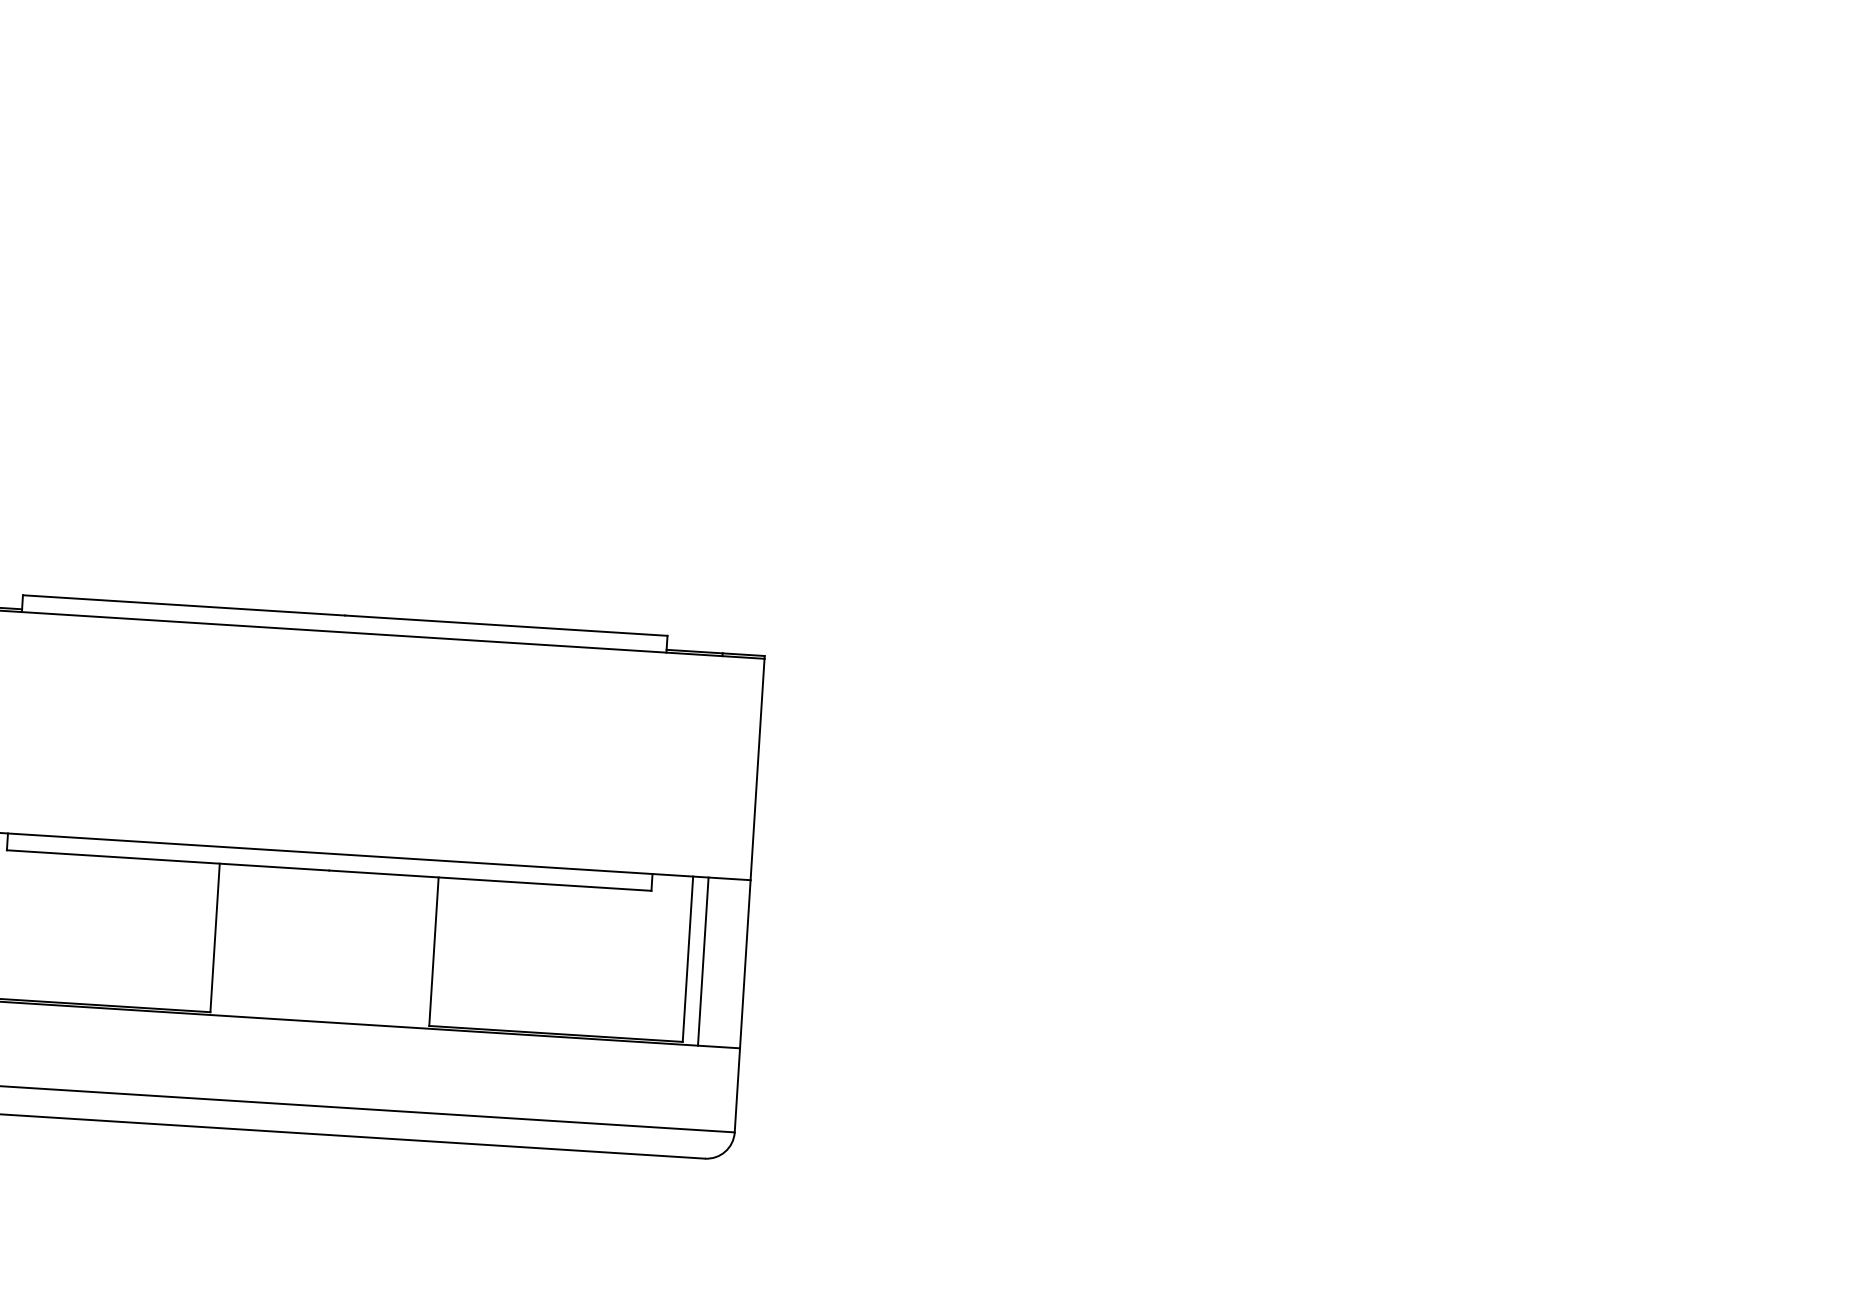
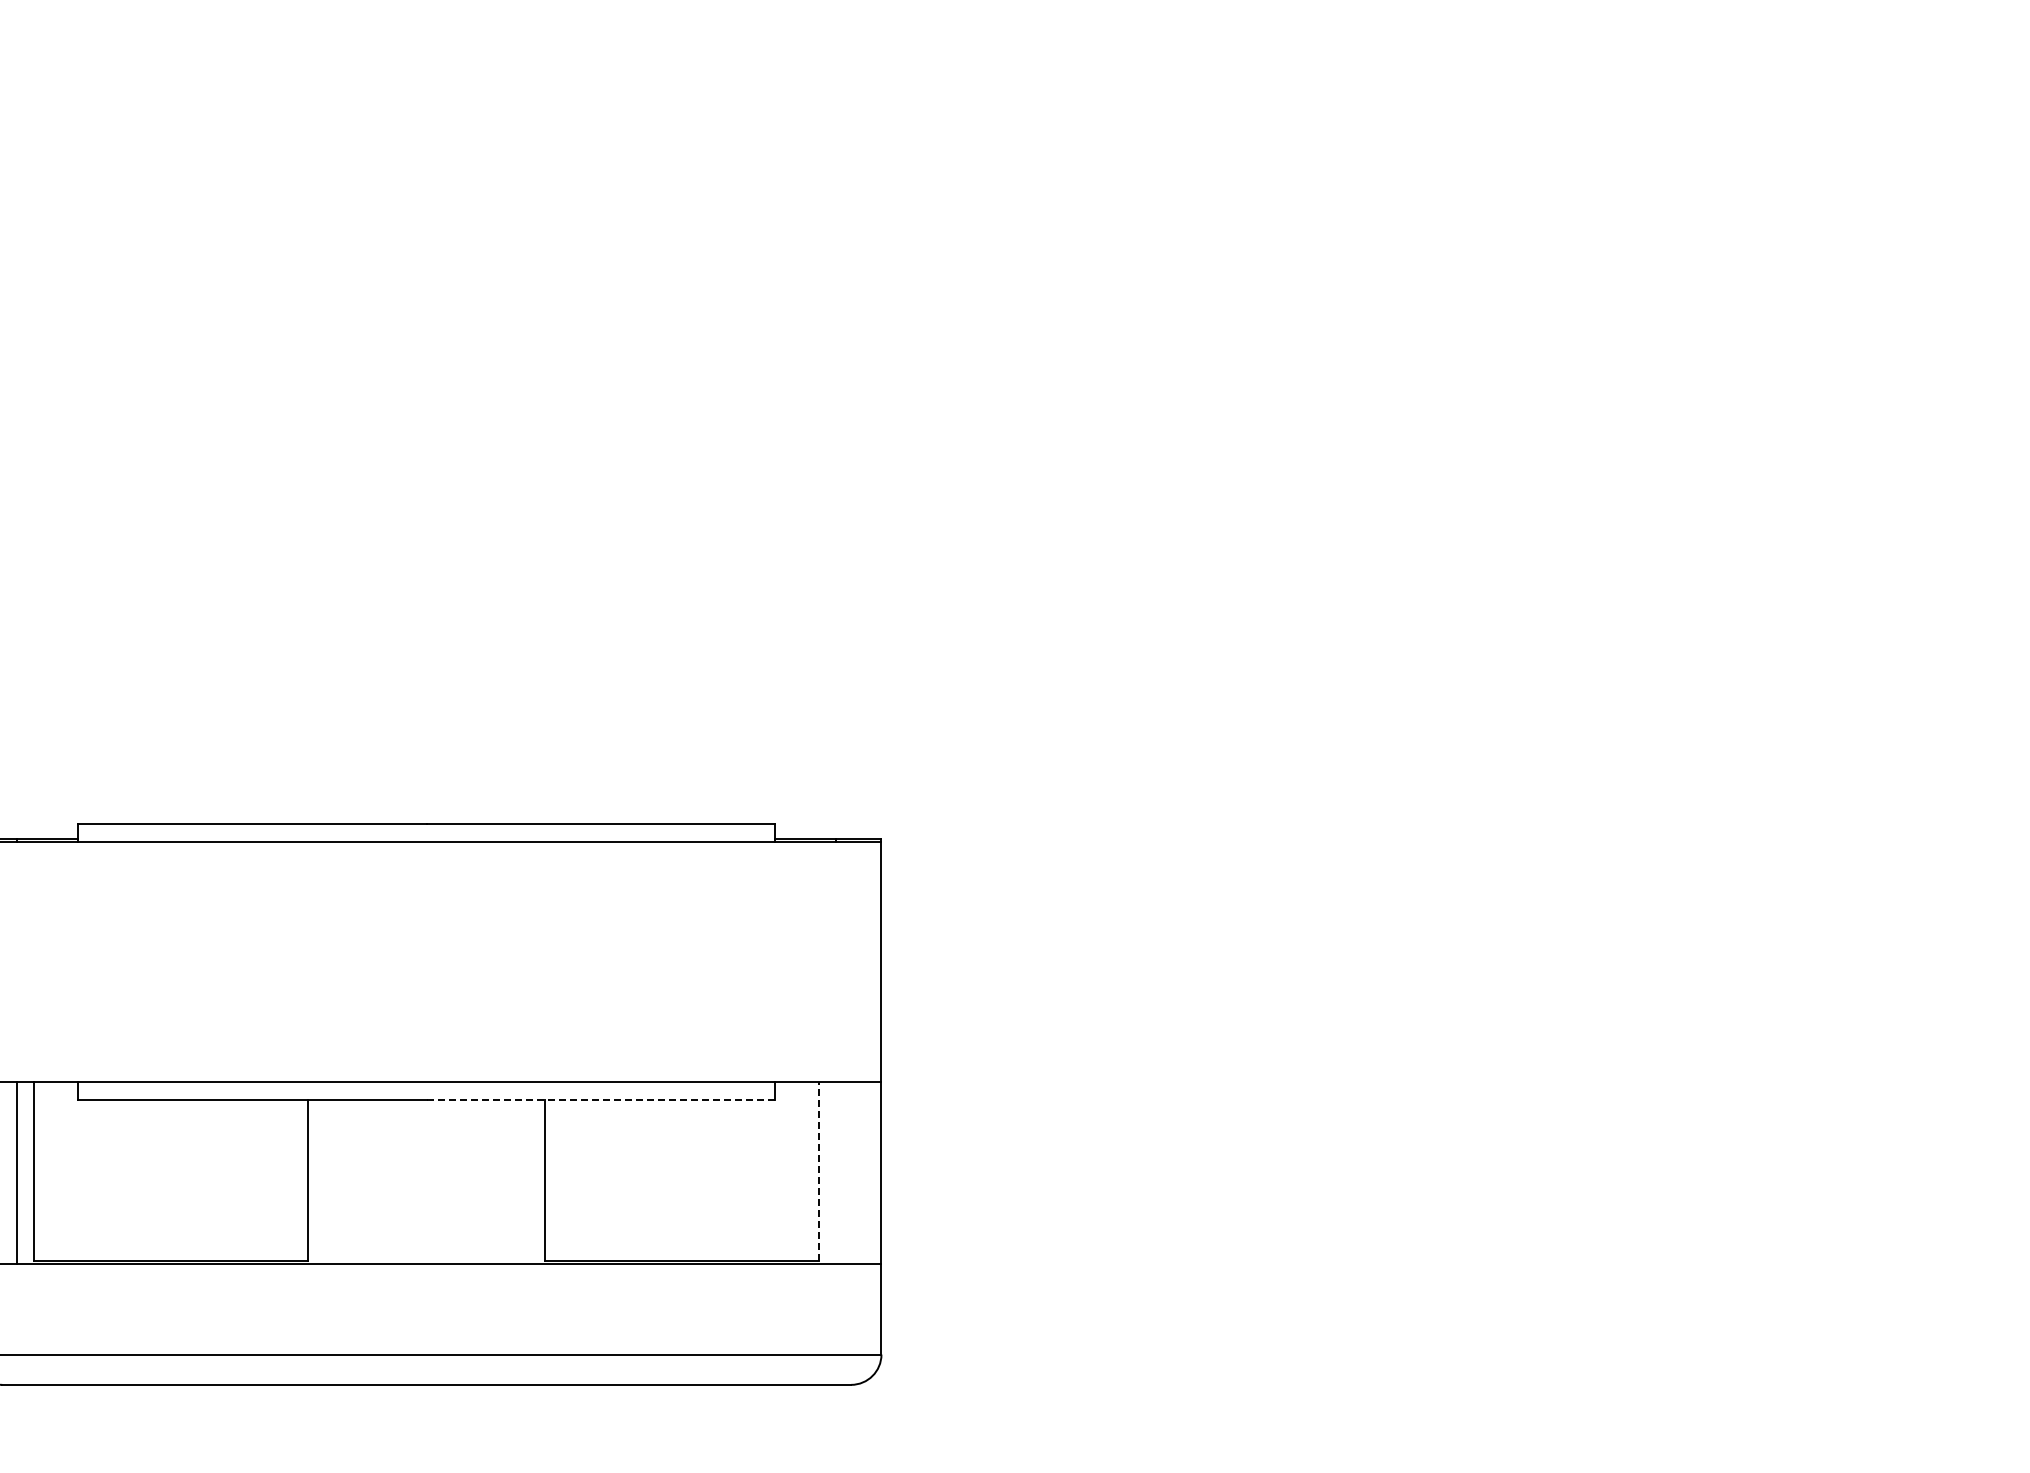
line: (489, 880) -> (600, 1099), solid -> dashed
line: (688, 958) -> (819, 1170), solid -> dashed
line: (703, 961) -> (836, 1172), removed

